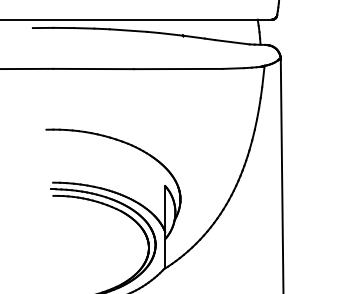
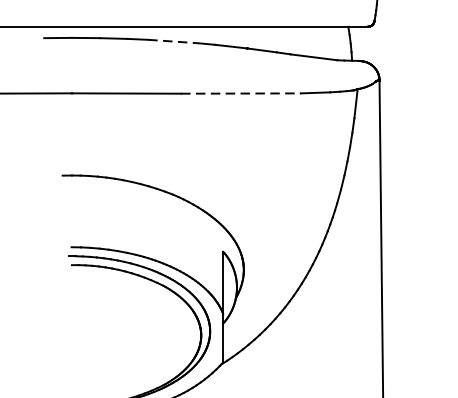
line: (128, 30) -> (173, 41), solid -> dashed
line: (178, 69) -> (241, 94), solid -> dashed

